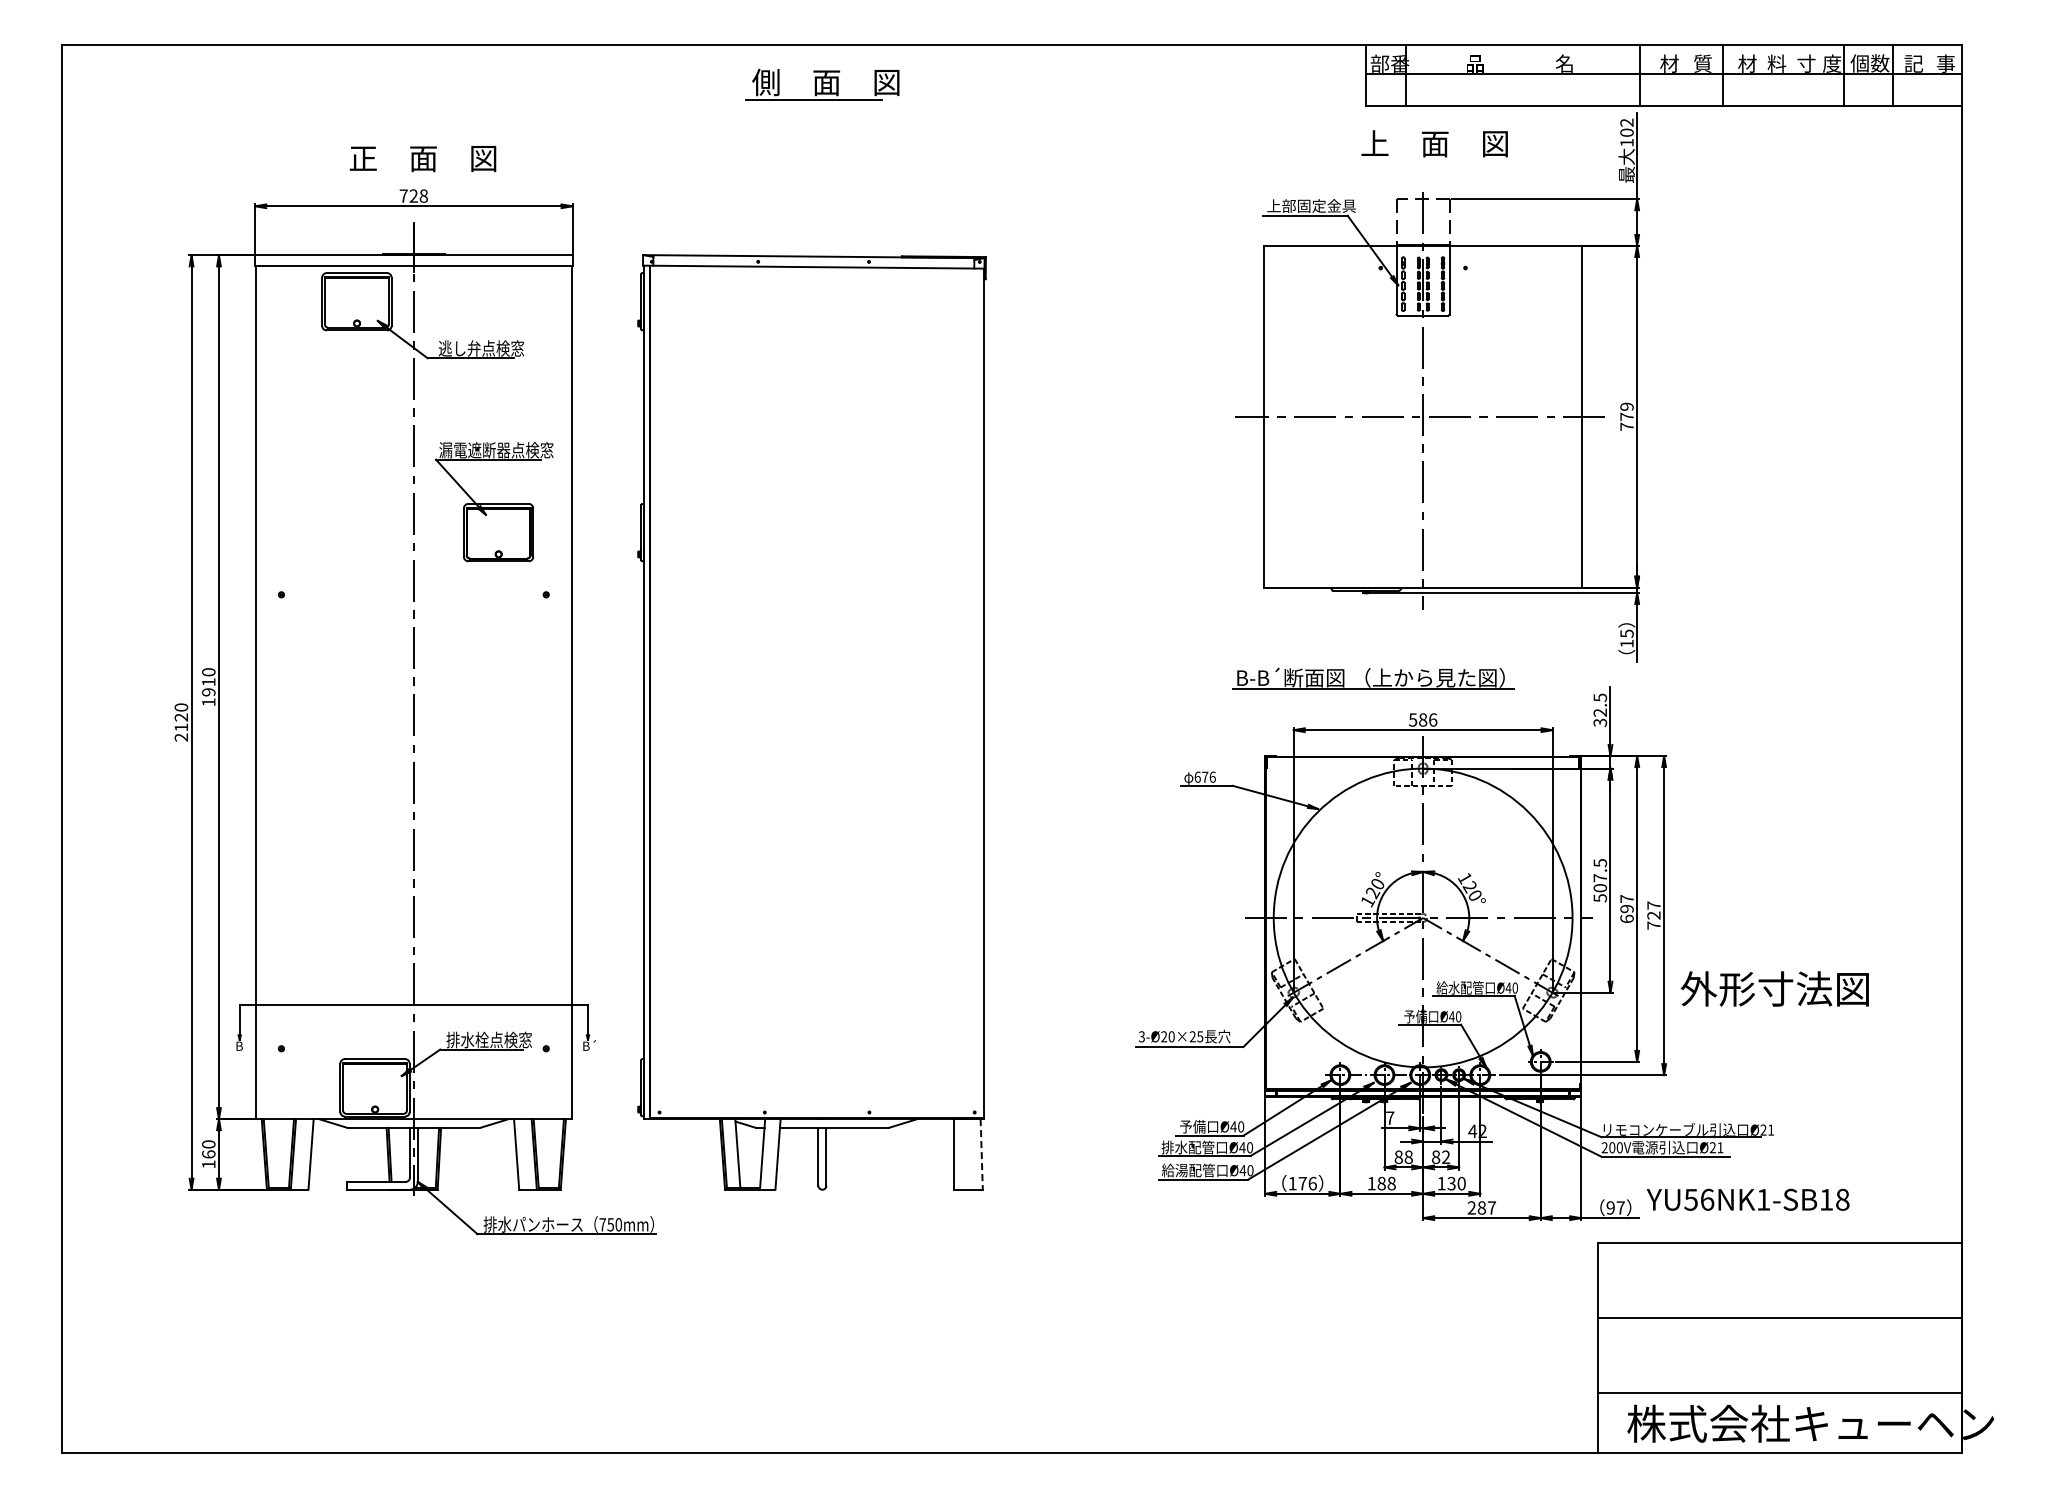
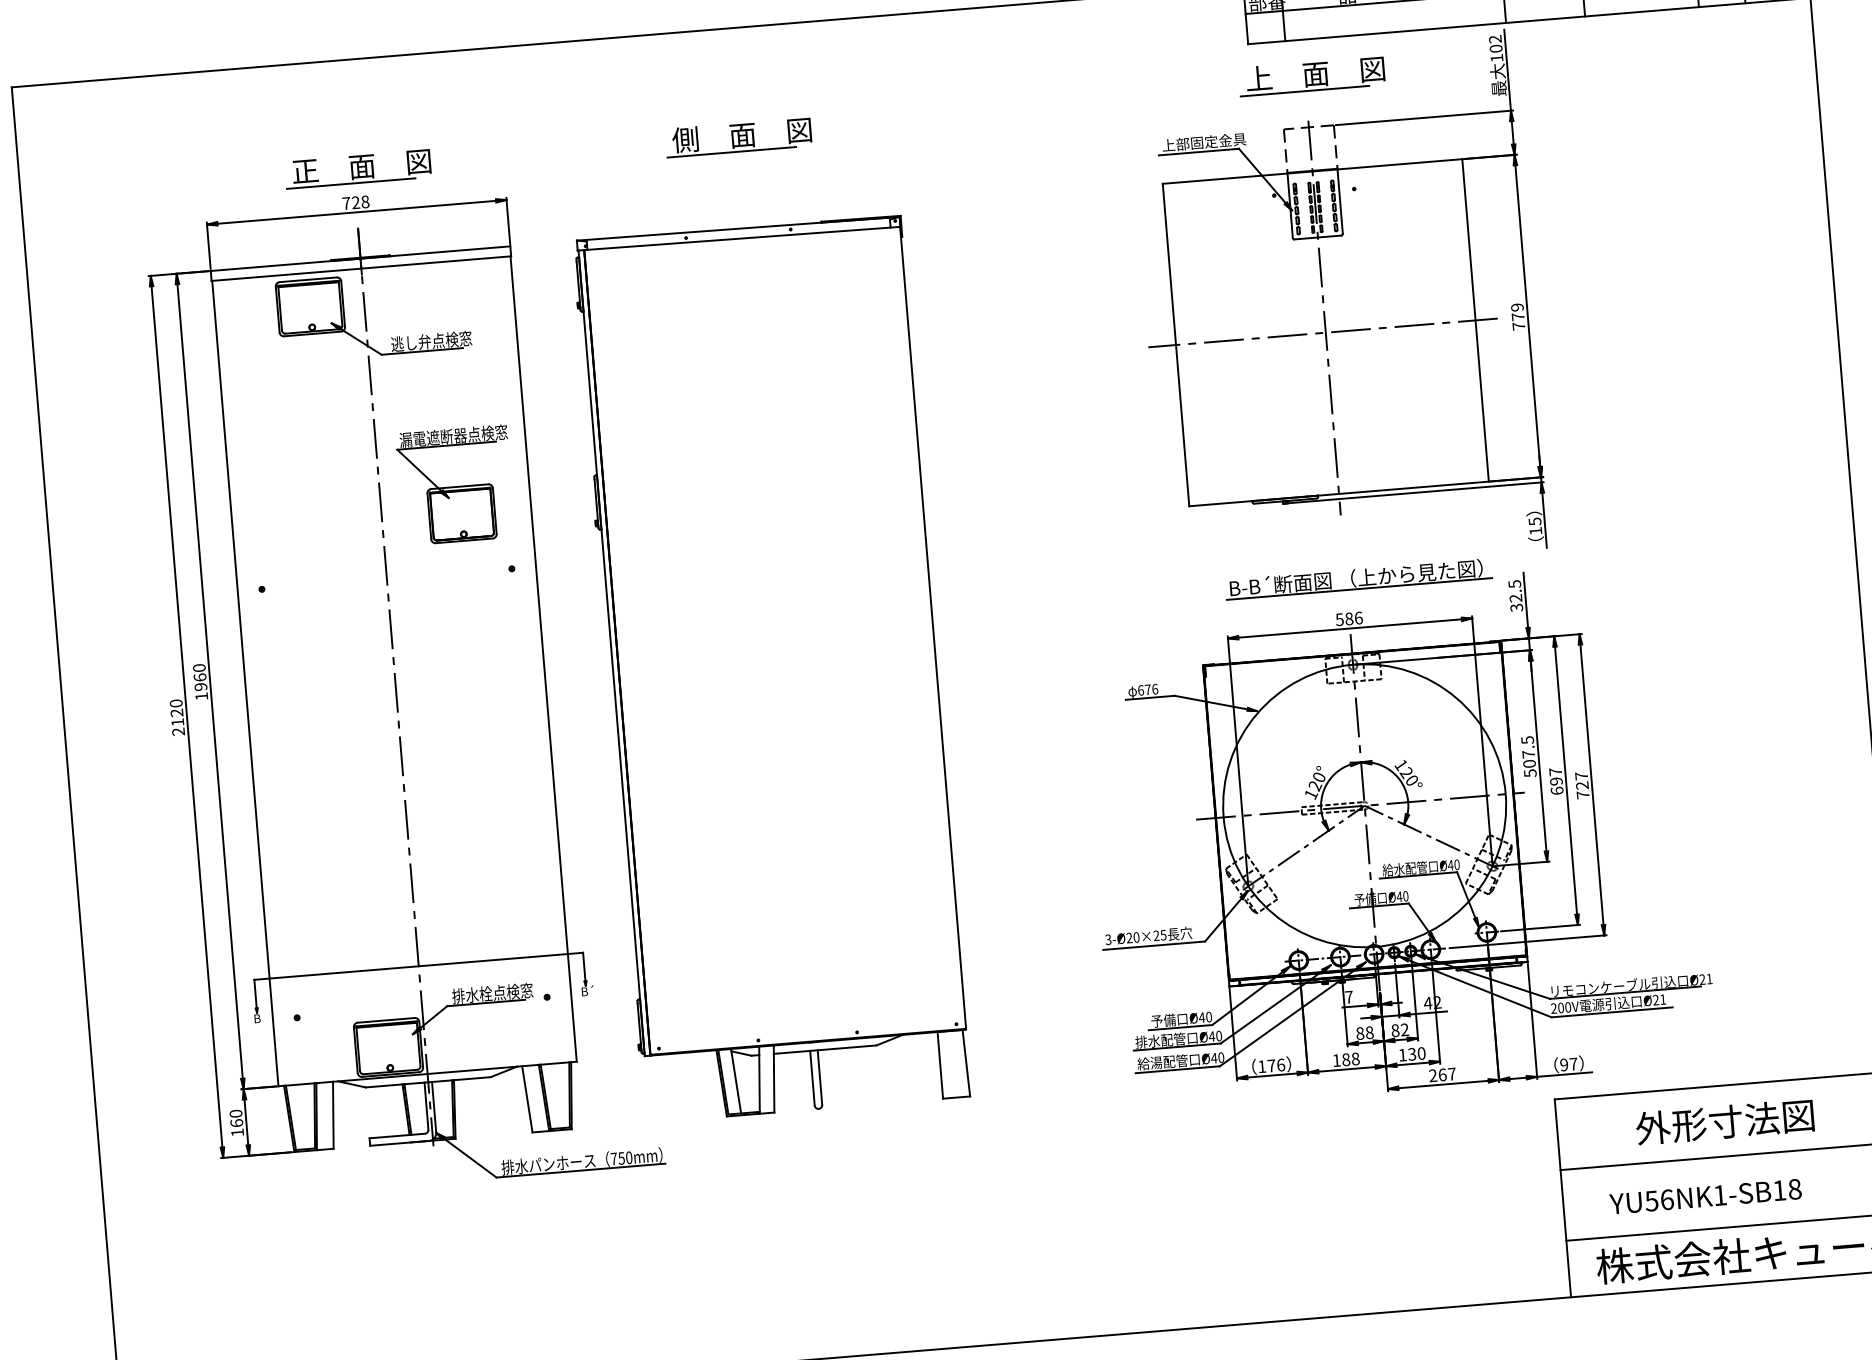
part: (822, 84) -> (738, 137), moved
line: (1422, 160) -> (1305, 90), added
line: (410, 175) -> (351, 183), added
part: (1367, 679) -> (1353, 580), moved
text: (208, 682) -> (199, 677), 1910 -> 1960
text: (1774, 988) -> (1724, 1121), moved
line: (981, 1154) -> (966, 1063), dashed -> solid
text: (1747, 1199) -> (1705, 1196), moved
text: (1481, 1207) -> (1442, 1074), 287 -> 267

